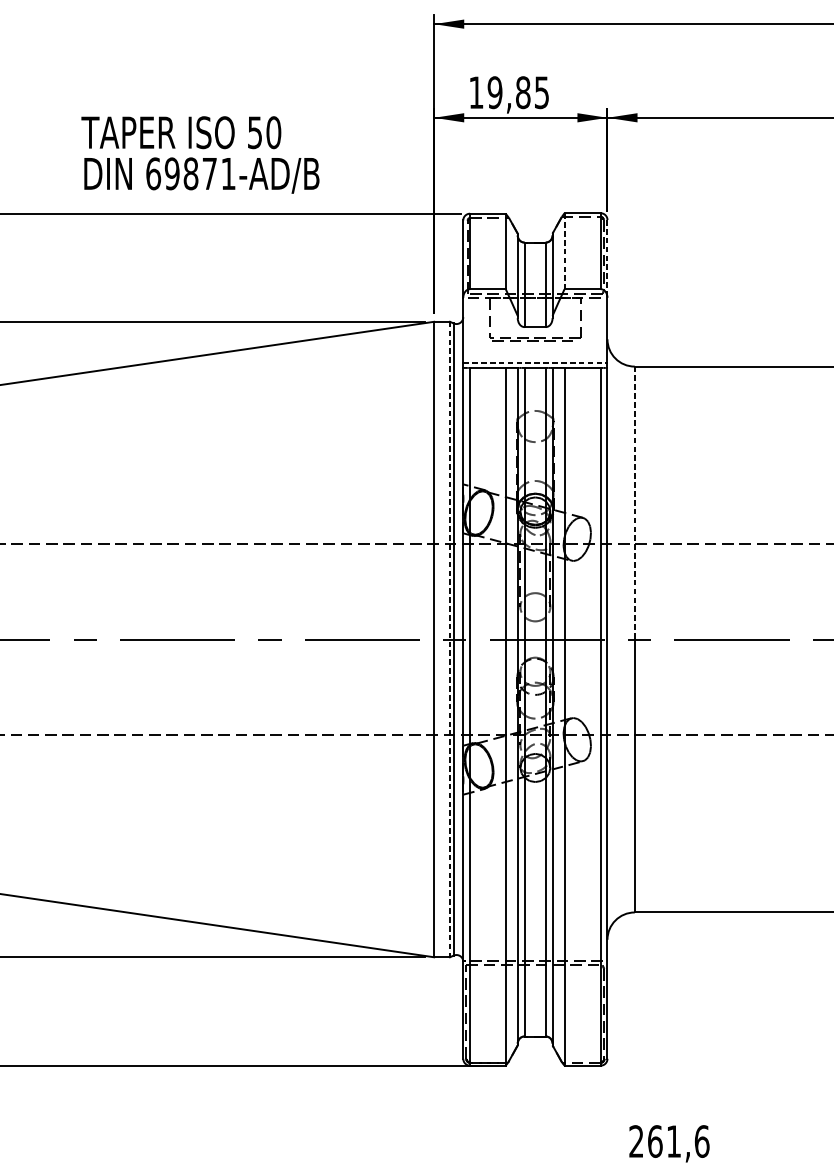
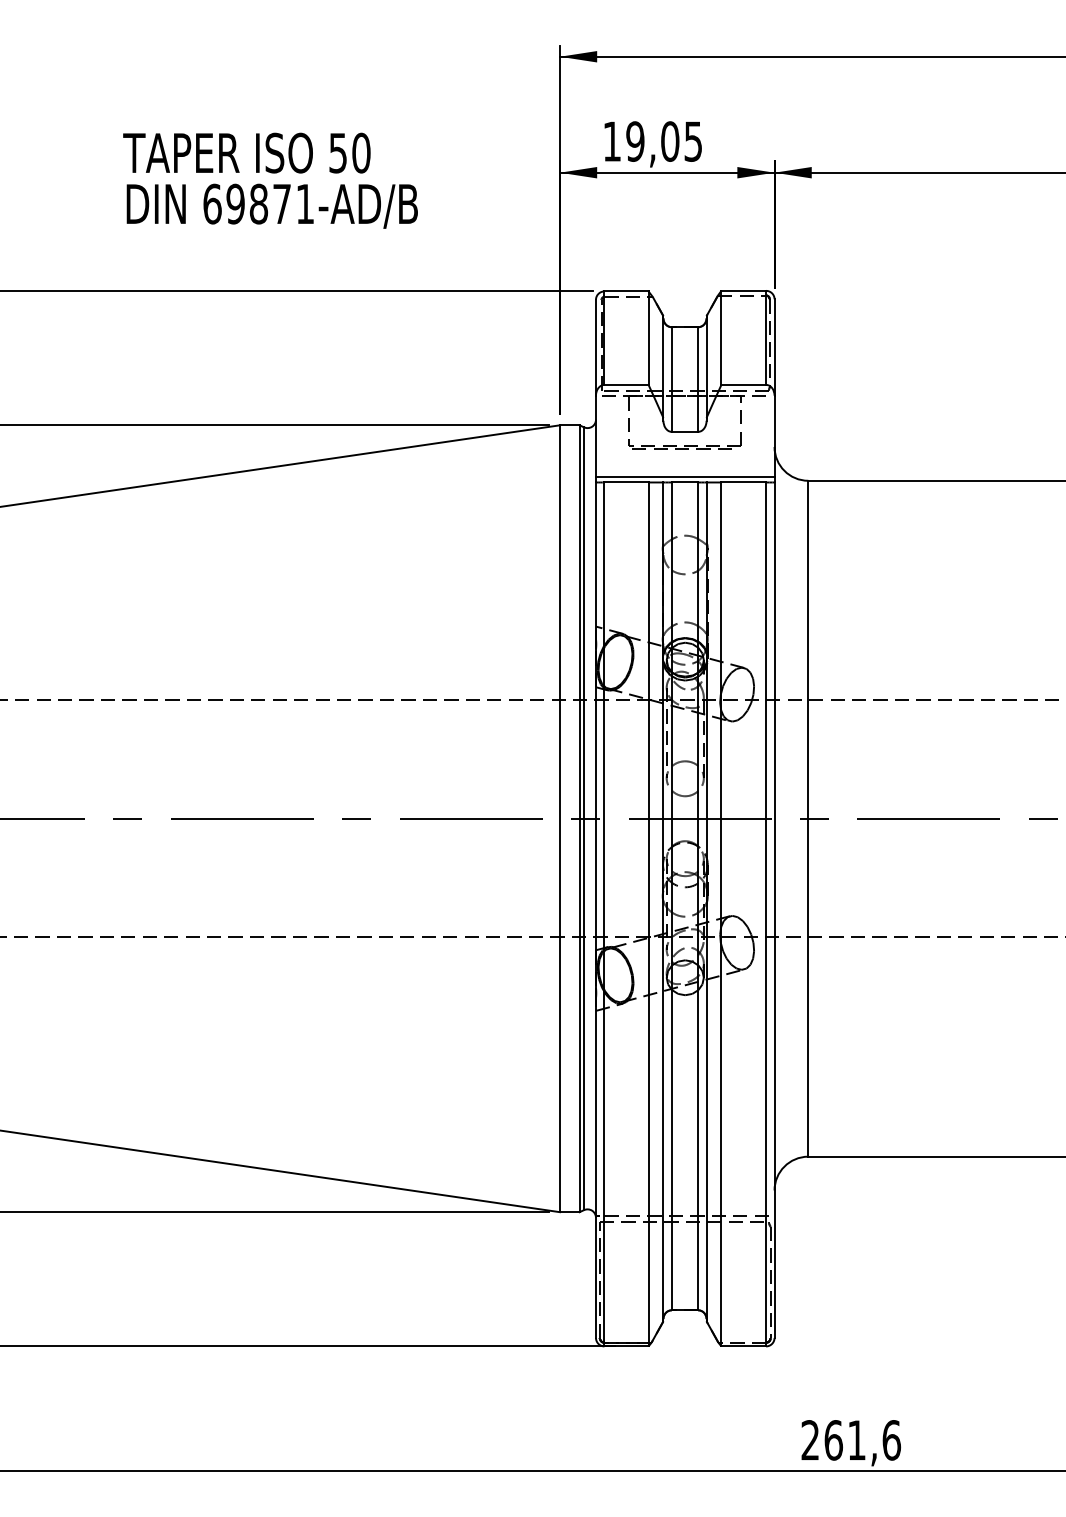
text: (523, 92) -> (670, 141), 19,85 -> 19,05
text: (200, 154) -> (270, 180), moved
line: (564, 251) -> (721, 338), dashed -> solid
line: (607, 258) -> (774, 347), dashed -> solid
line: (535, 363) -> (685, 476), dashed -> solid
line: (634, 502) -> (808, 649), dashed -> solid
line: (449, 640) -> (579, 819), dashed -> solid

